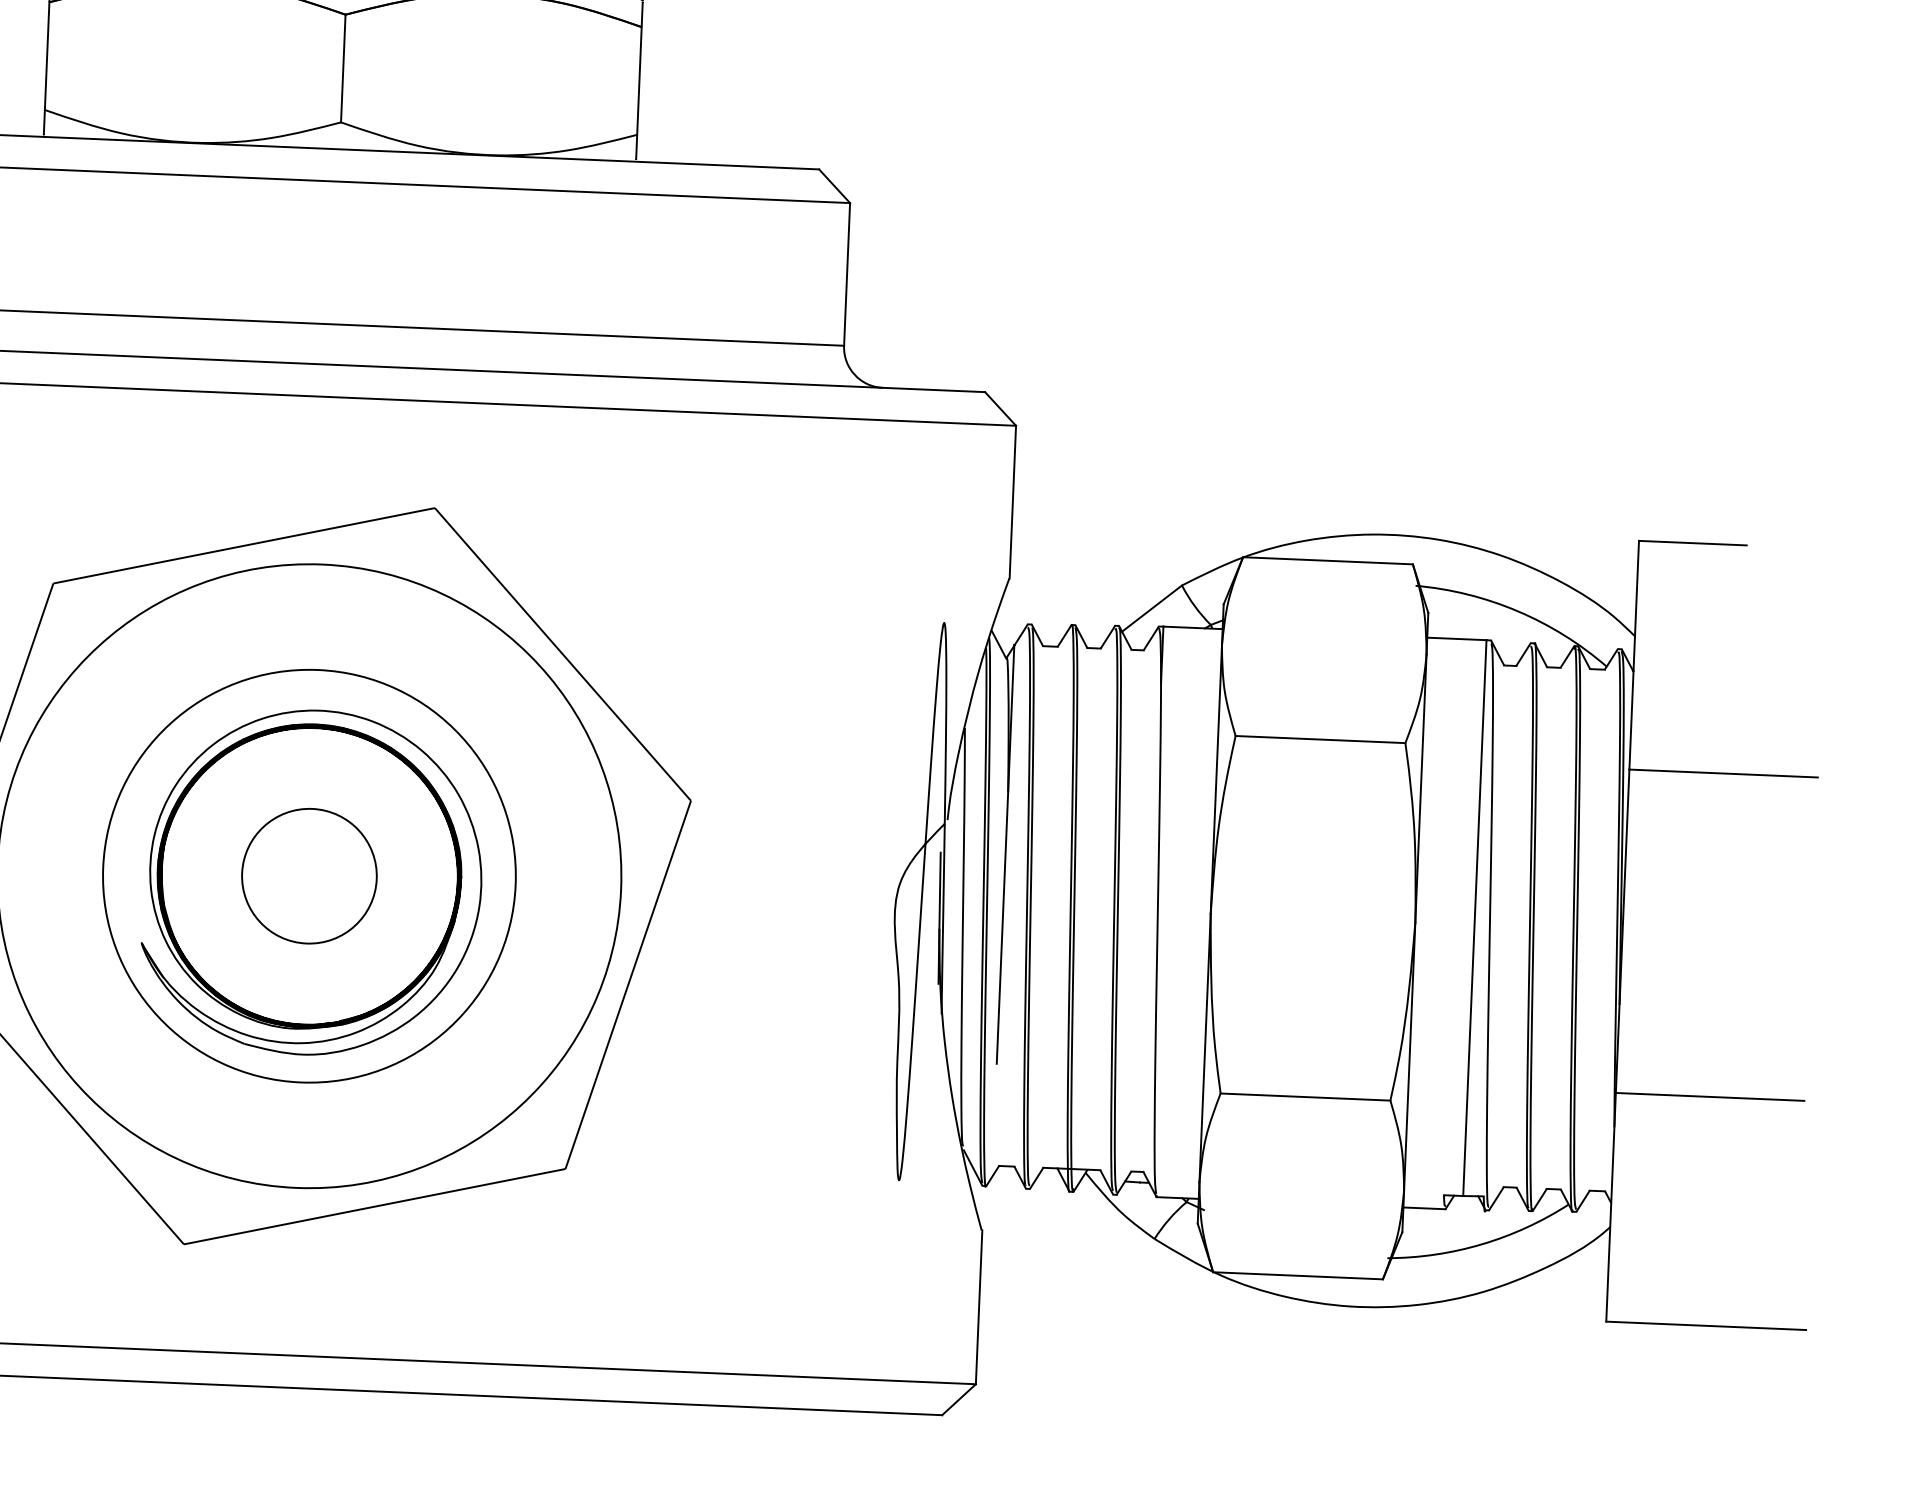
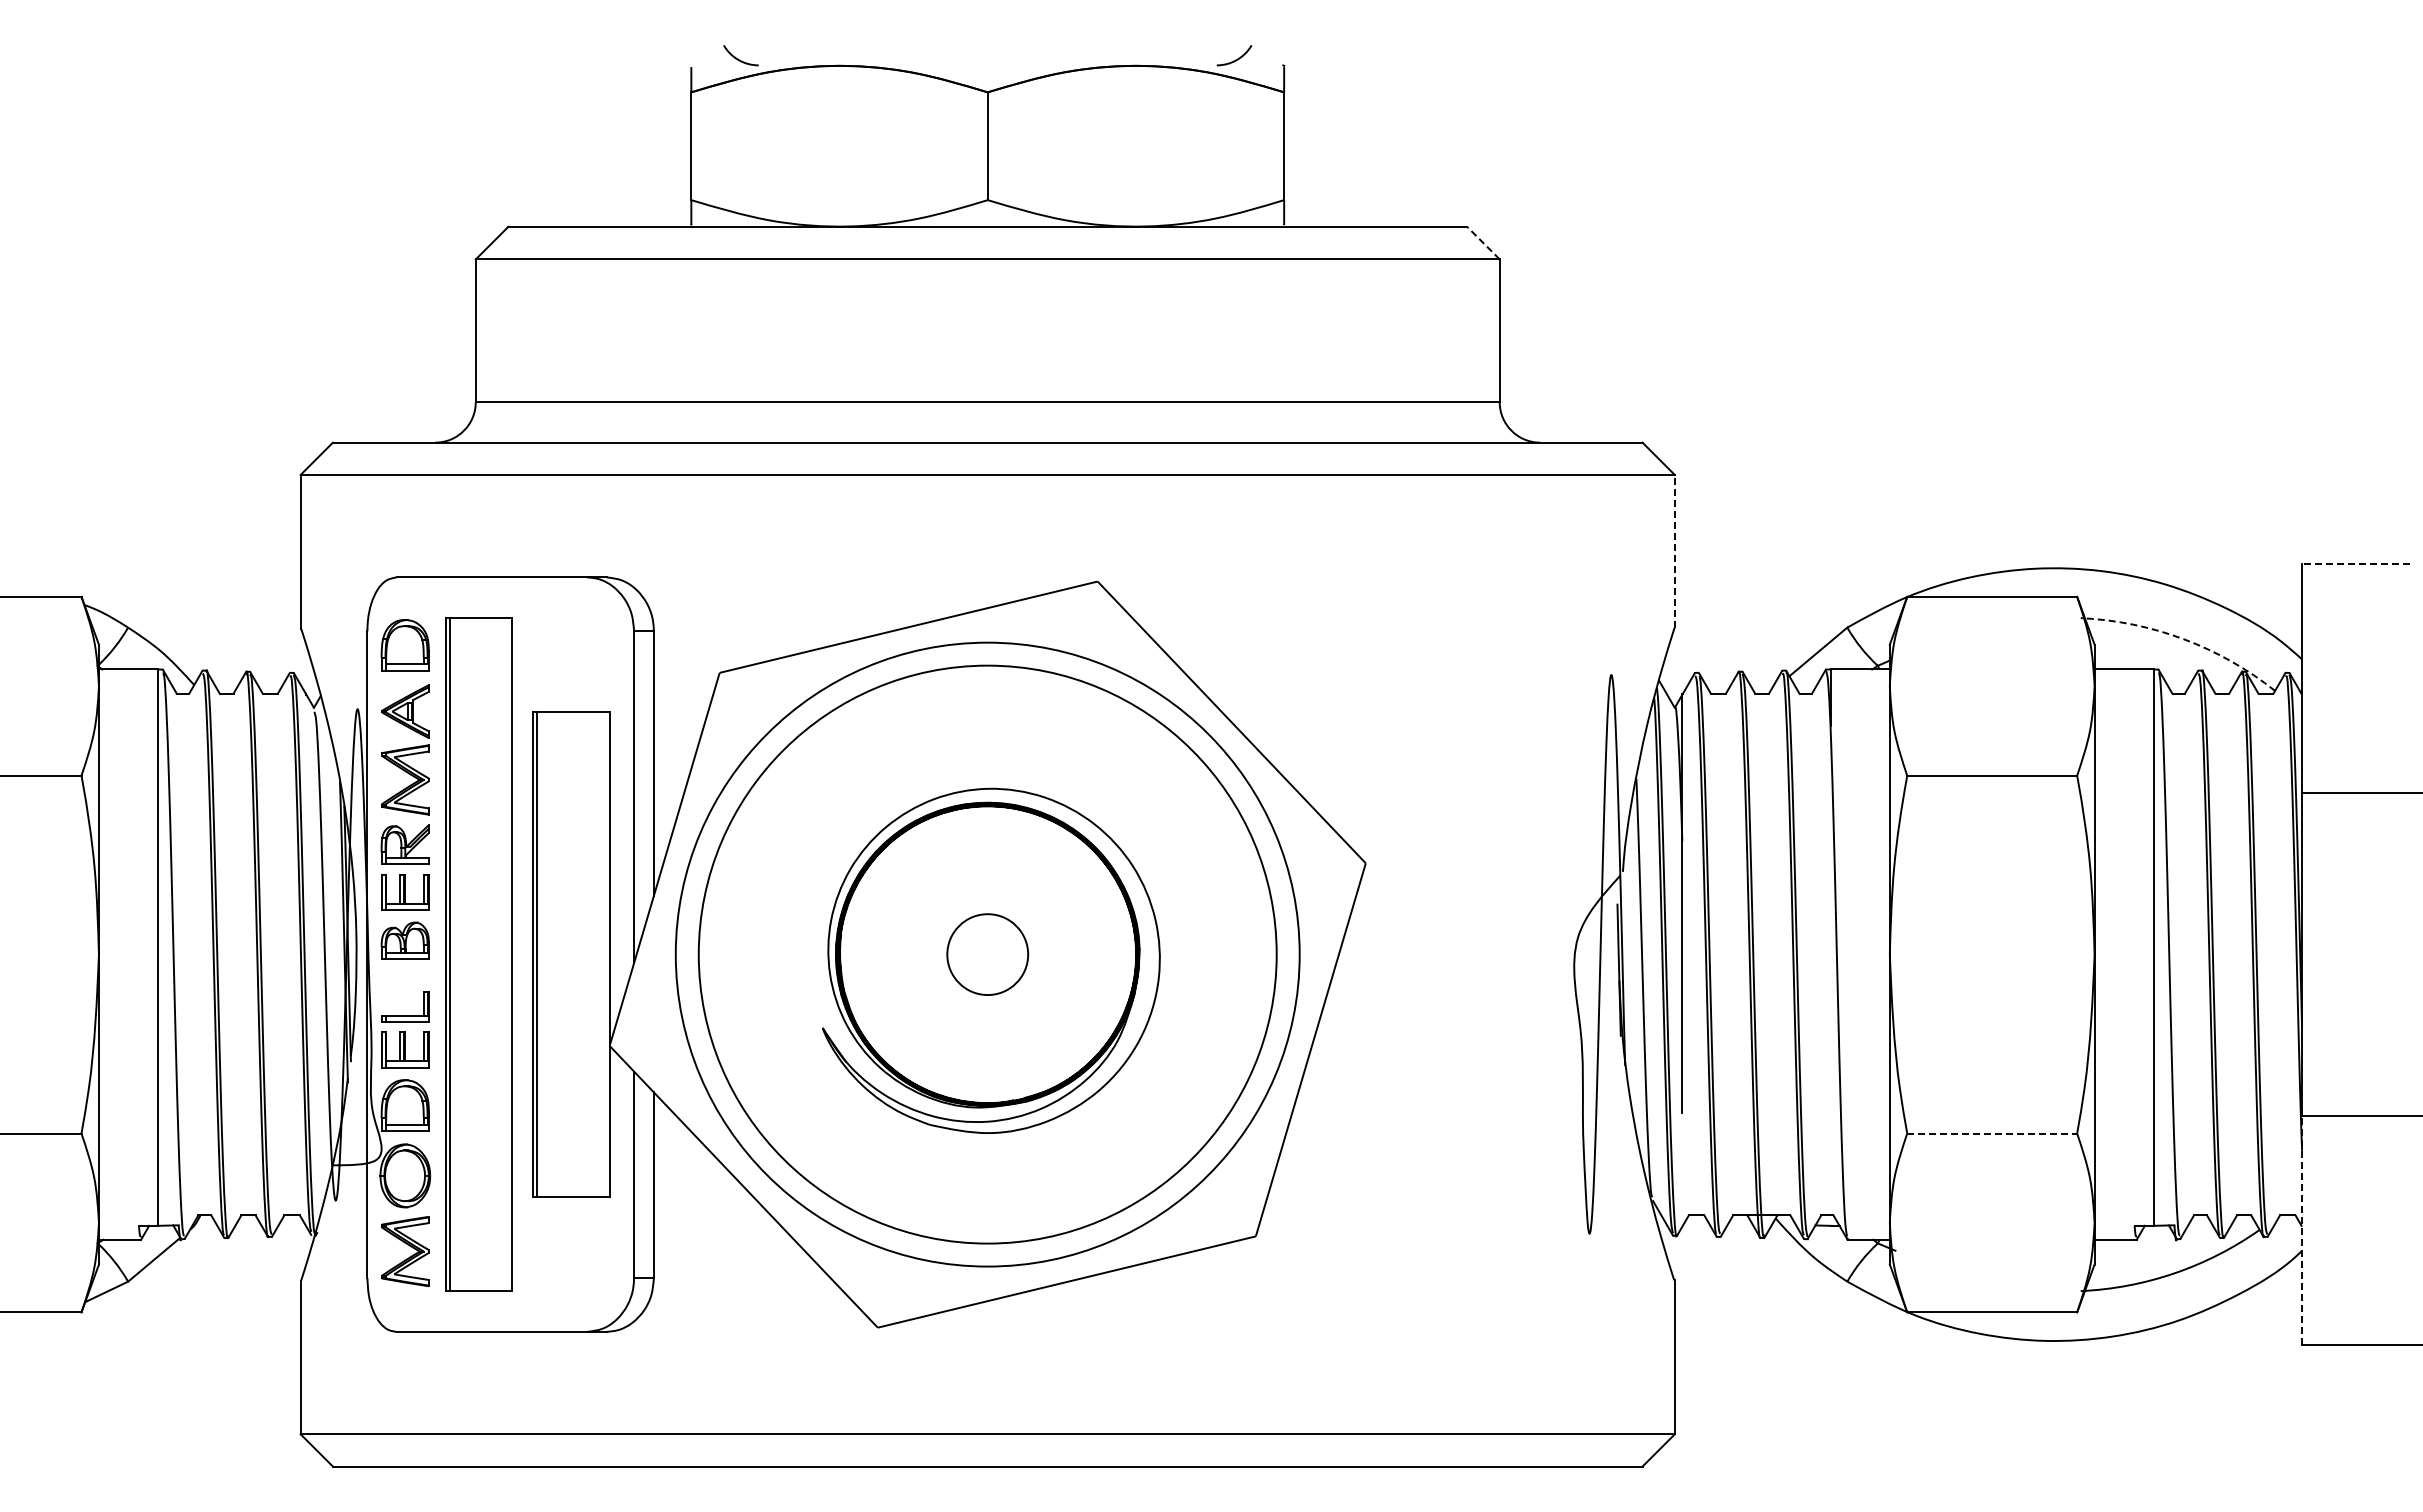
line: (834, 186) -> (1483, 243), solid -> dashed
line: (1012, 501) -> (1674, 550), solid -> dashed
line: (1692, 542) -> (2355, 563), solid -> dashed
arc: (1517, 611) -> (2183, 639), solid -> dashed
circle: (309, 876) -> (987, 954), size x0.6
circle: (309, 876) -> (987, 954), size x1.4
line: (1305, 1097) -> (1992, 1133), solid -> dashed
line: (1611, 1206) -> (2302, 1230), solid -> dashed

